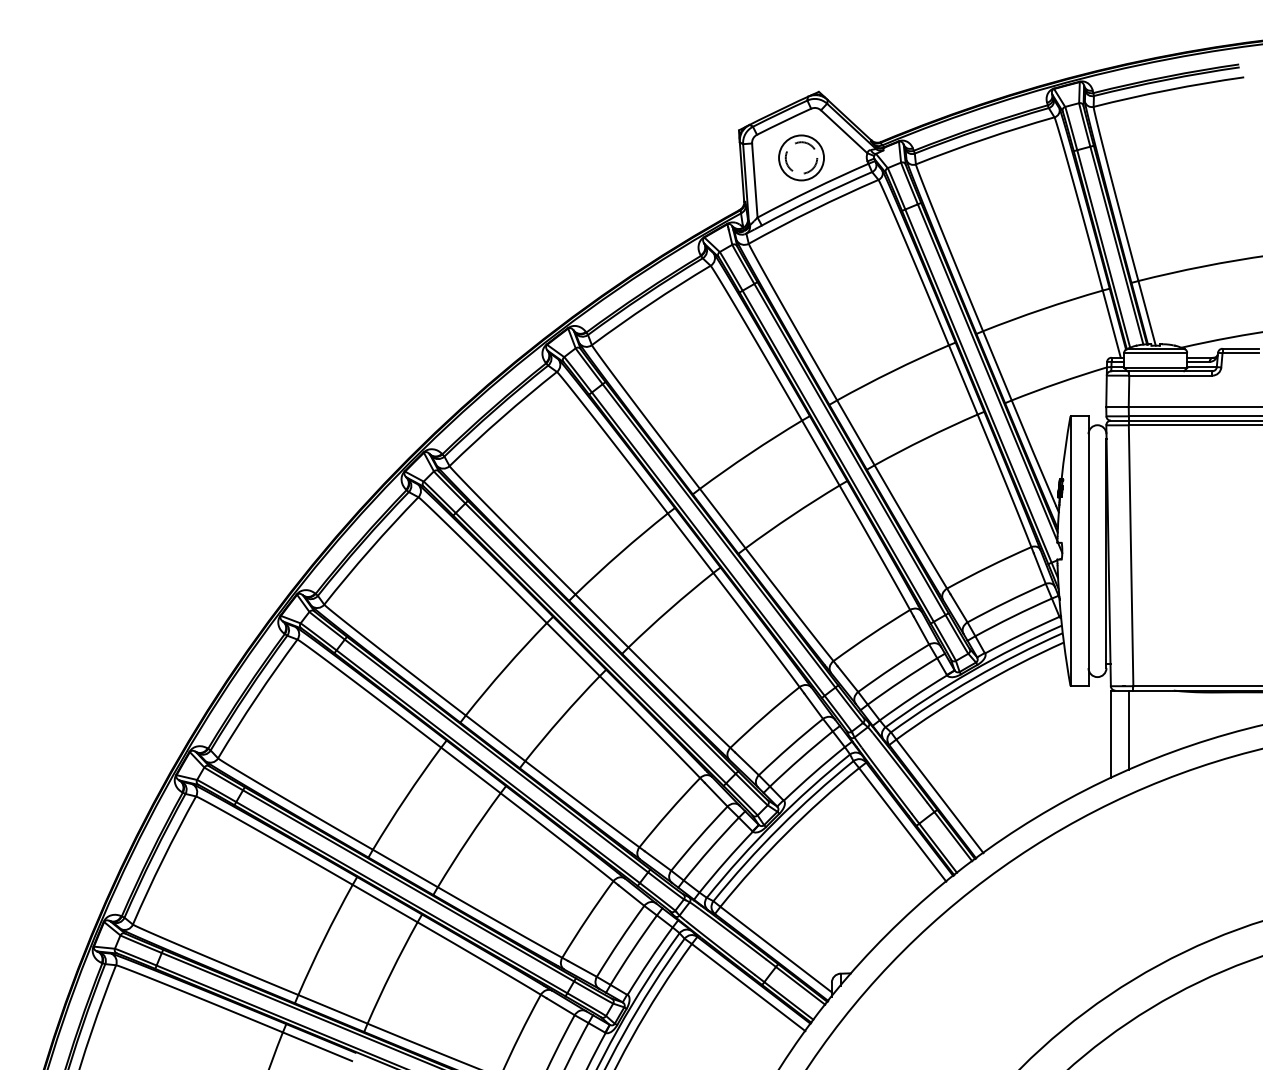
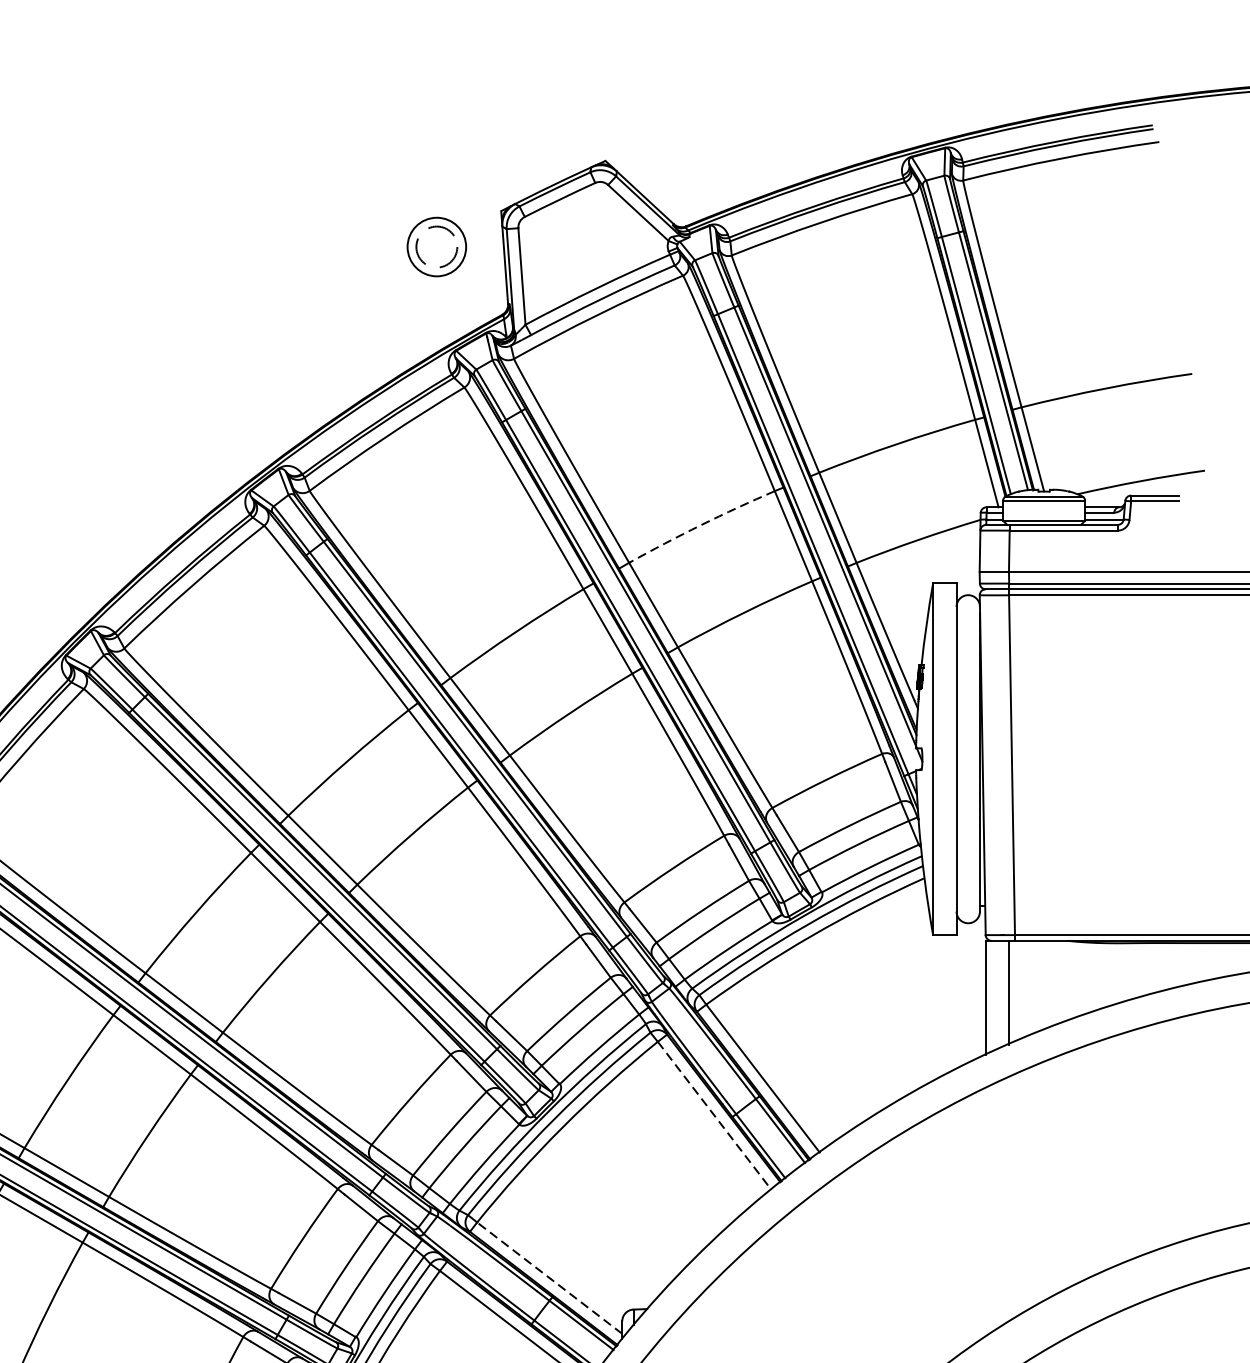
part: (801, 157) -> (436, 246), moved
arc: (892, 371) -> (701, 525), solid -> dashed
line: (902, 824) -> (714, 1115), solid -> dashed
line: (775, 949) -> (548, 1278), solid -> dashed

